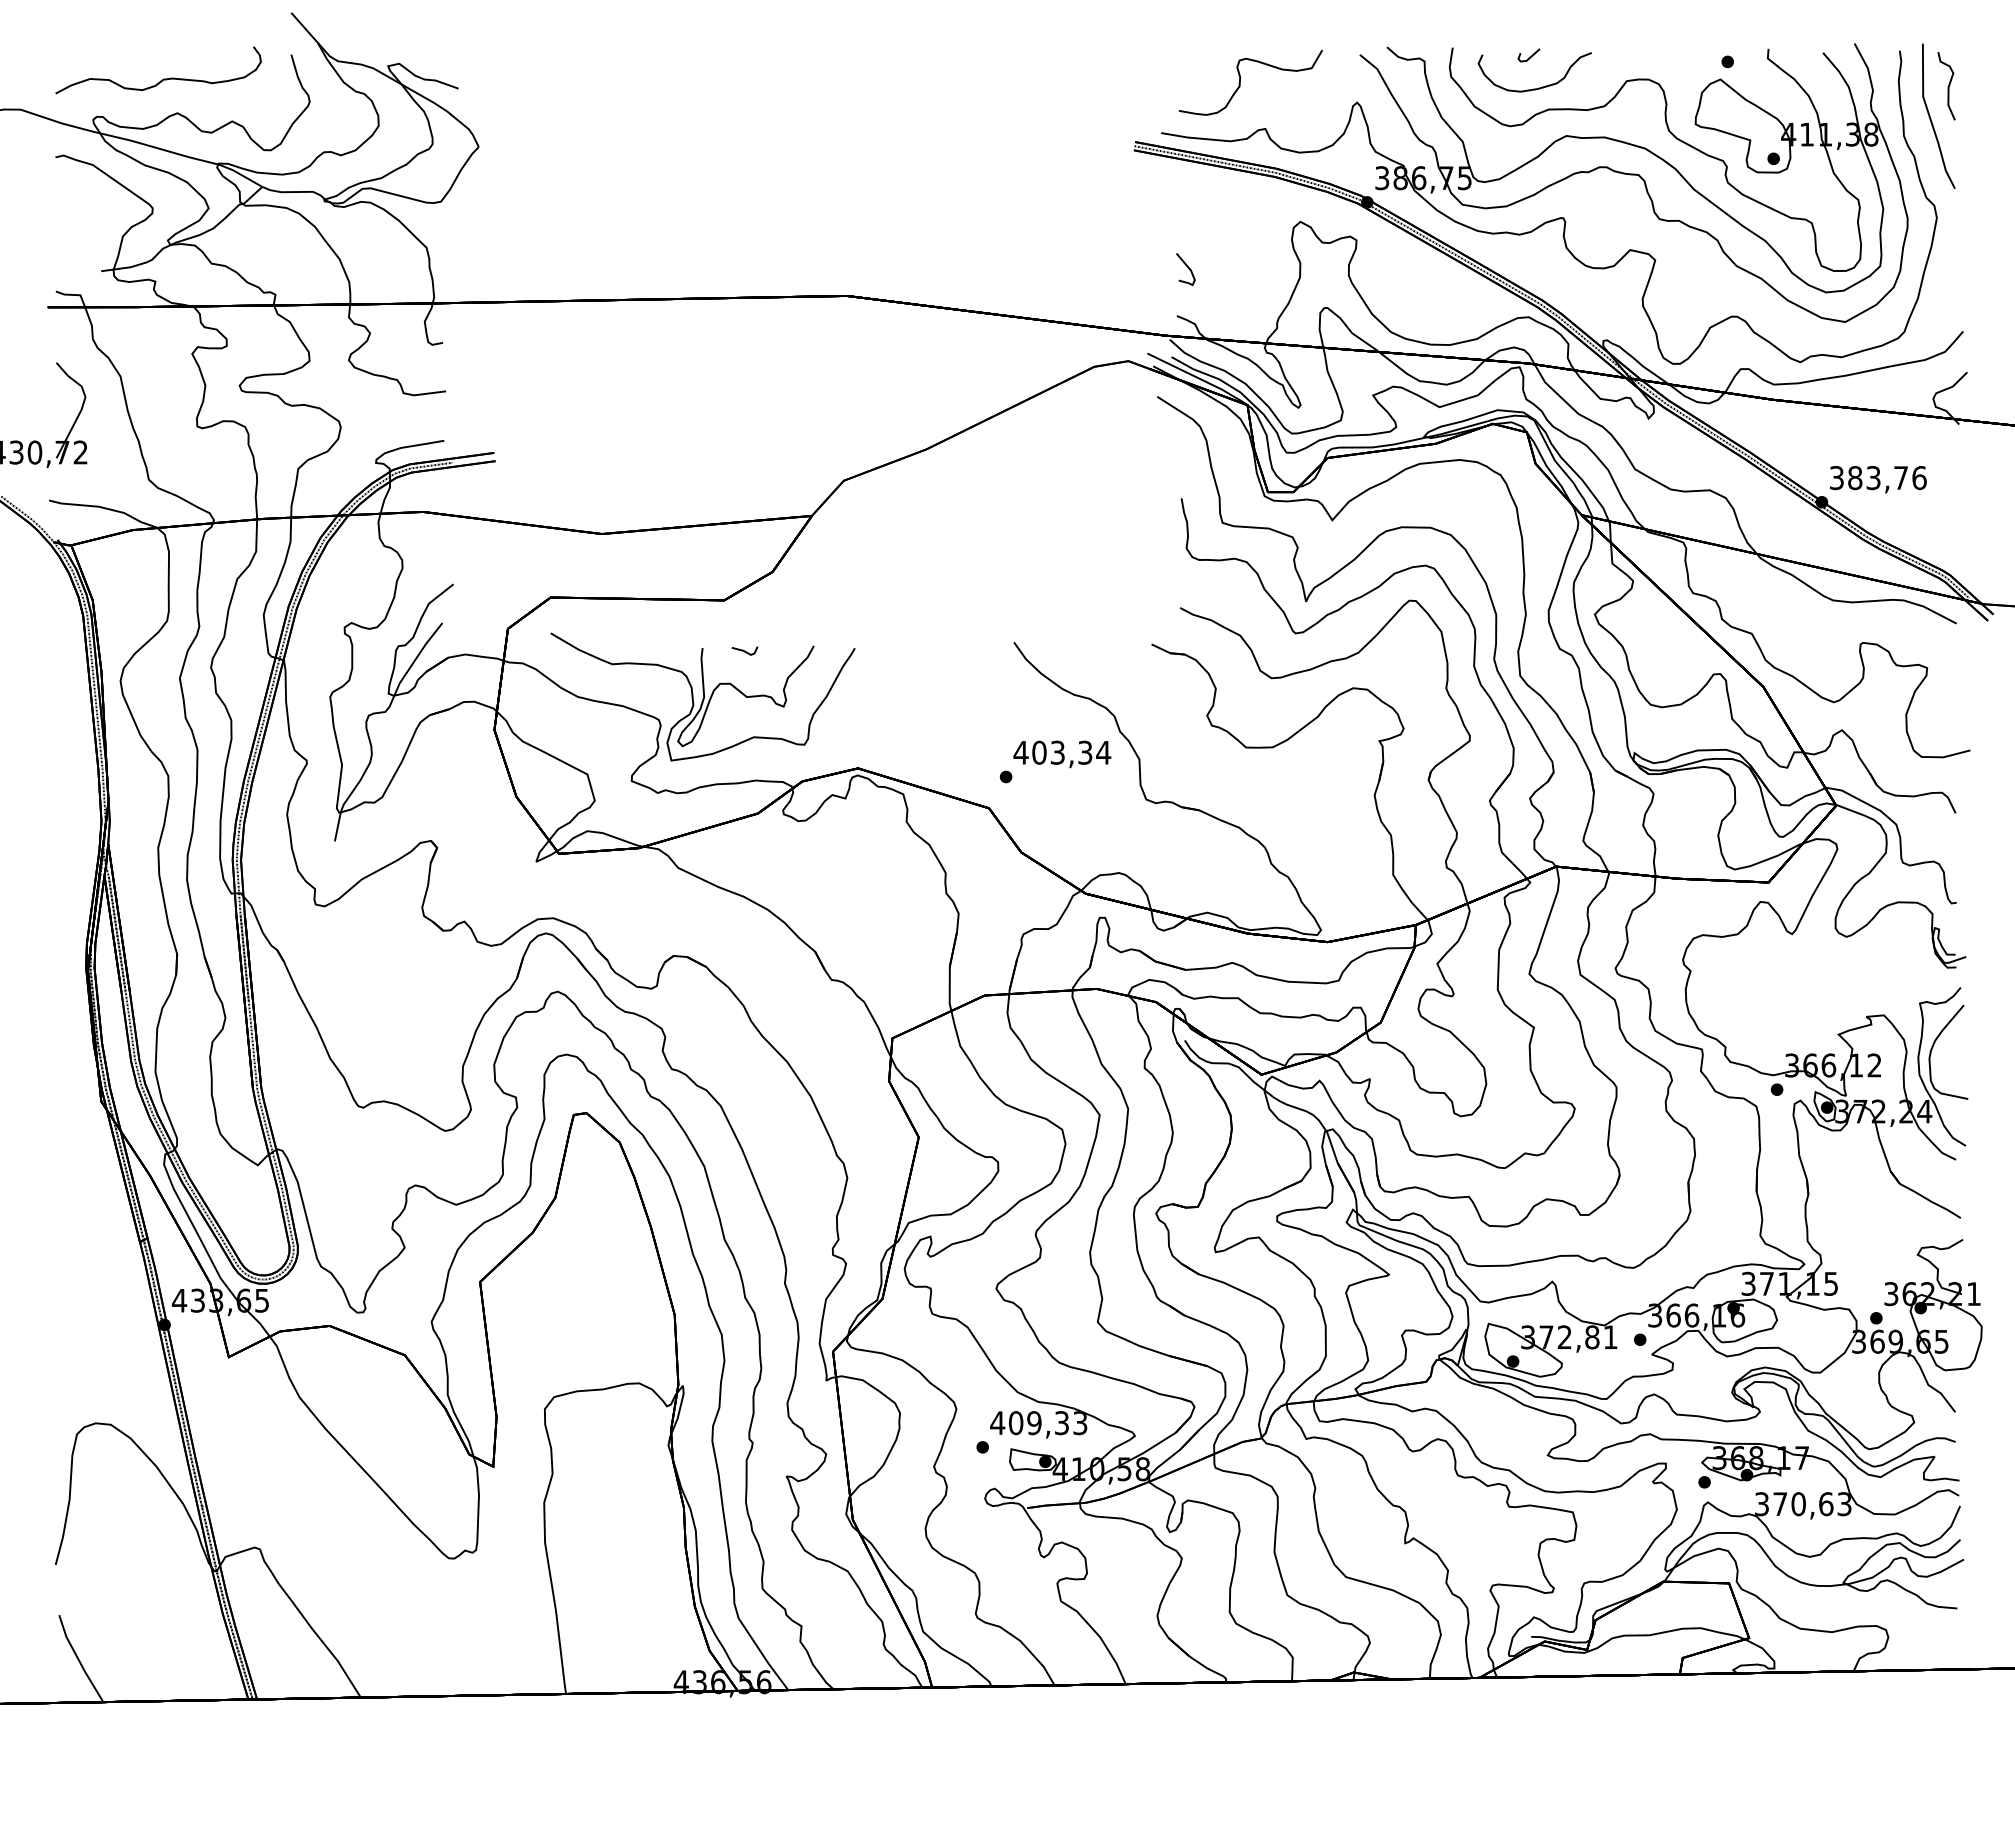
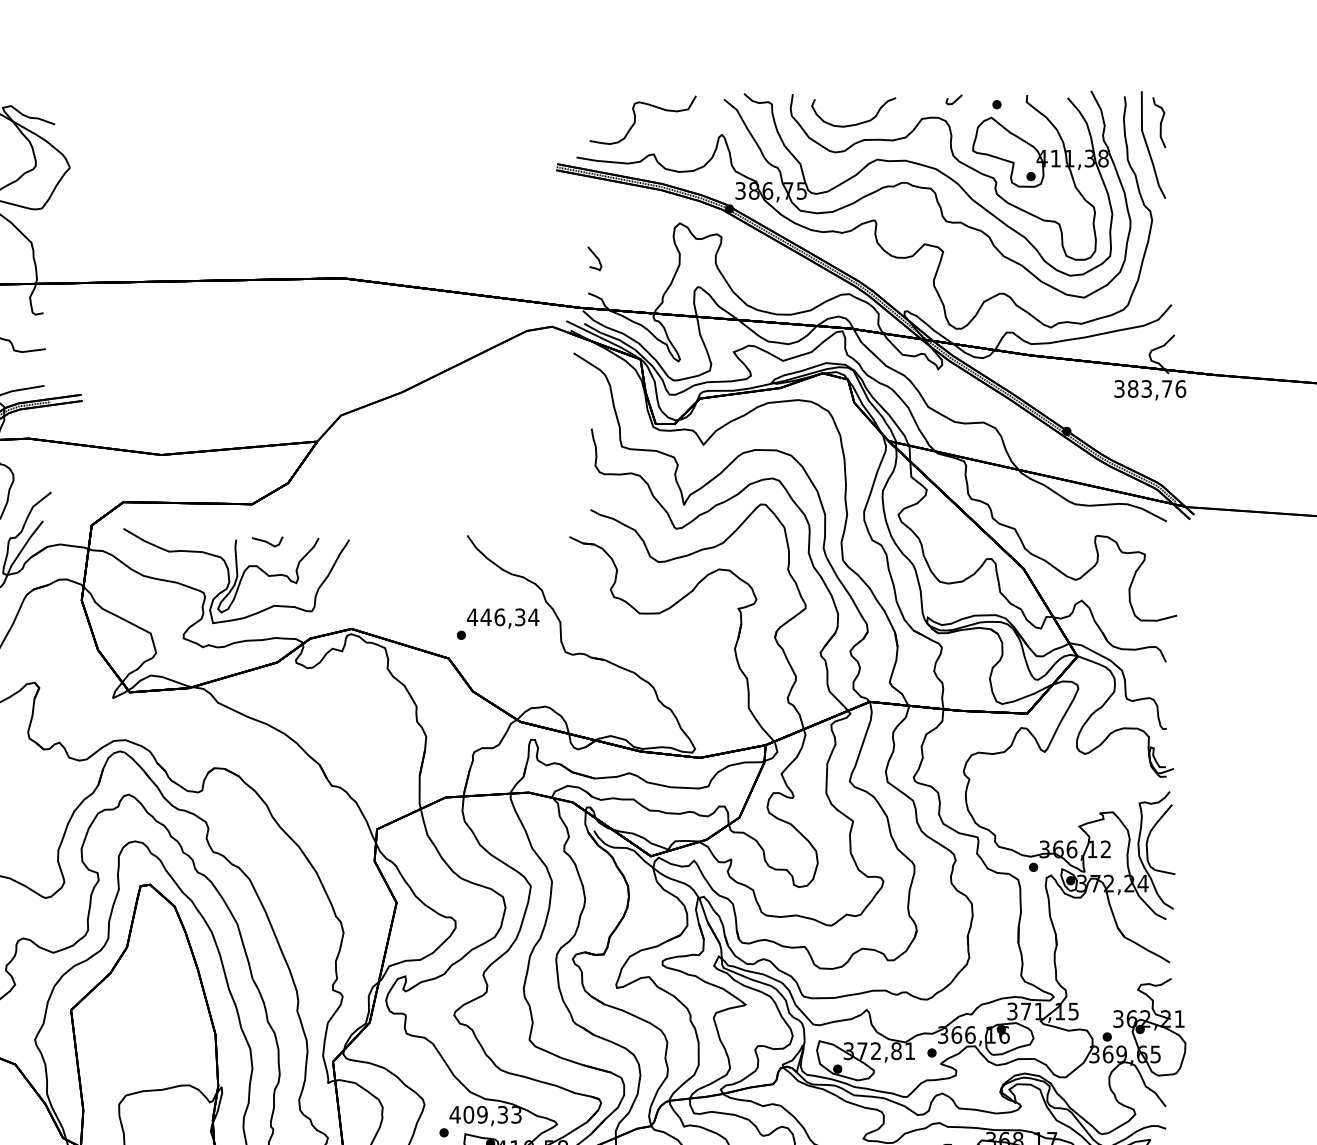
line: (1528, 57) -> (953, 101), moved
text: (1878, 479) -> (1150, 390), moved
part: (744, 650) -> (267, 541), size x1.6
text: (1048, 752) -> (492, 617), 403,34 -> 446,34

